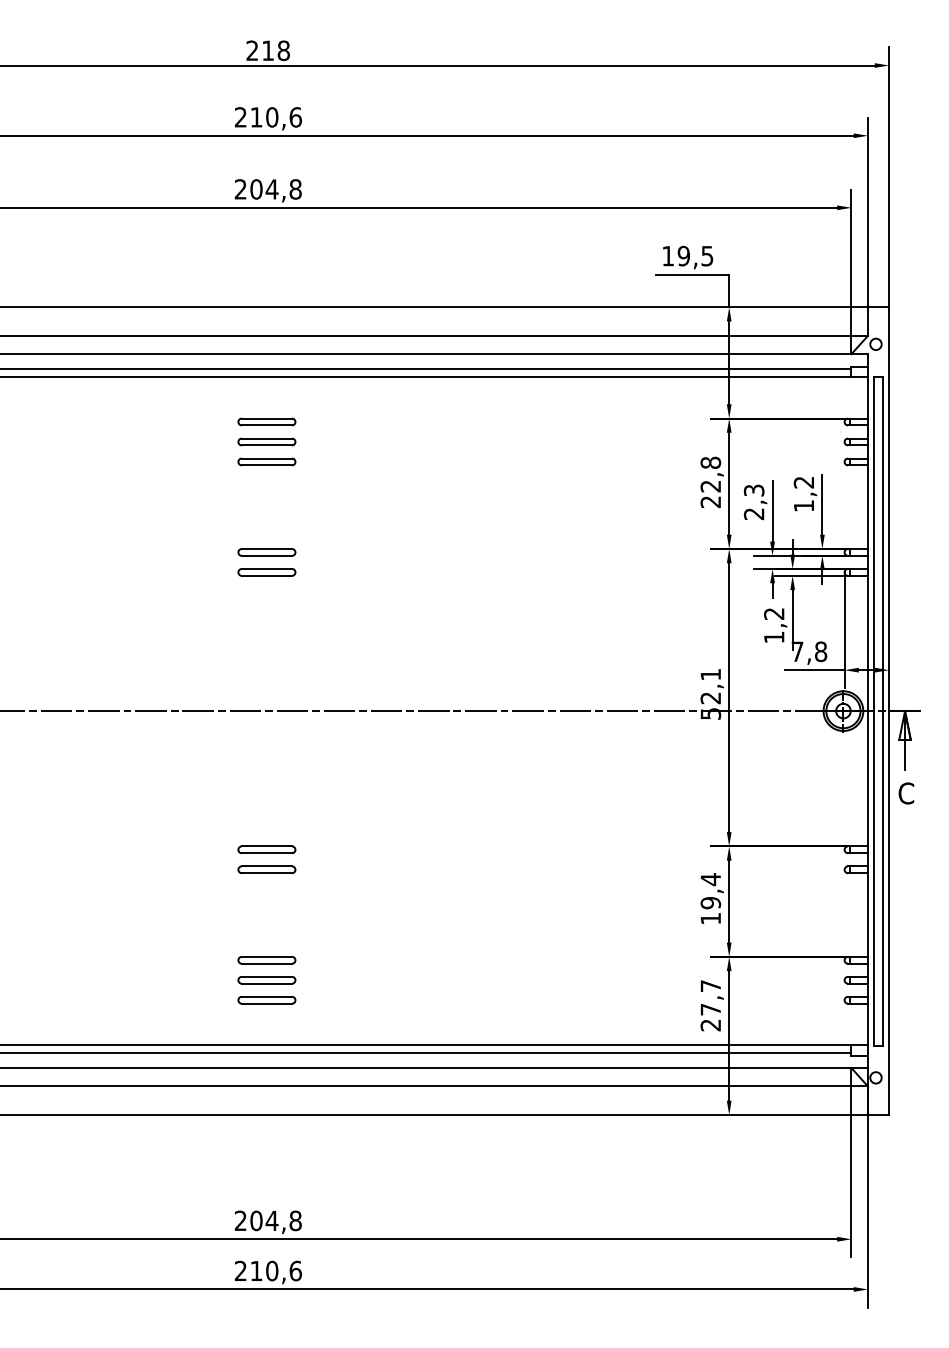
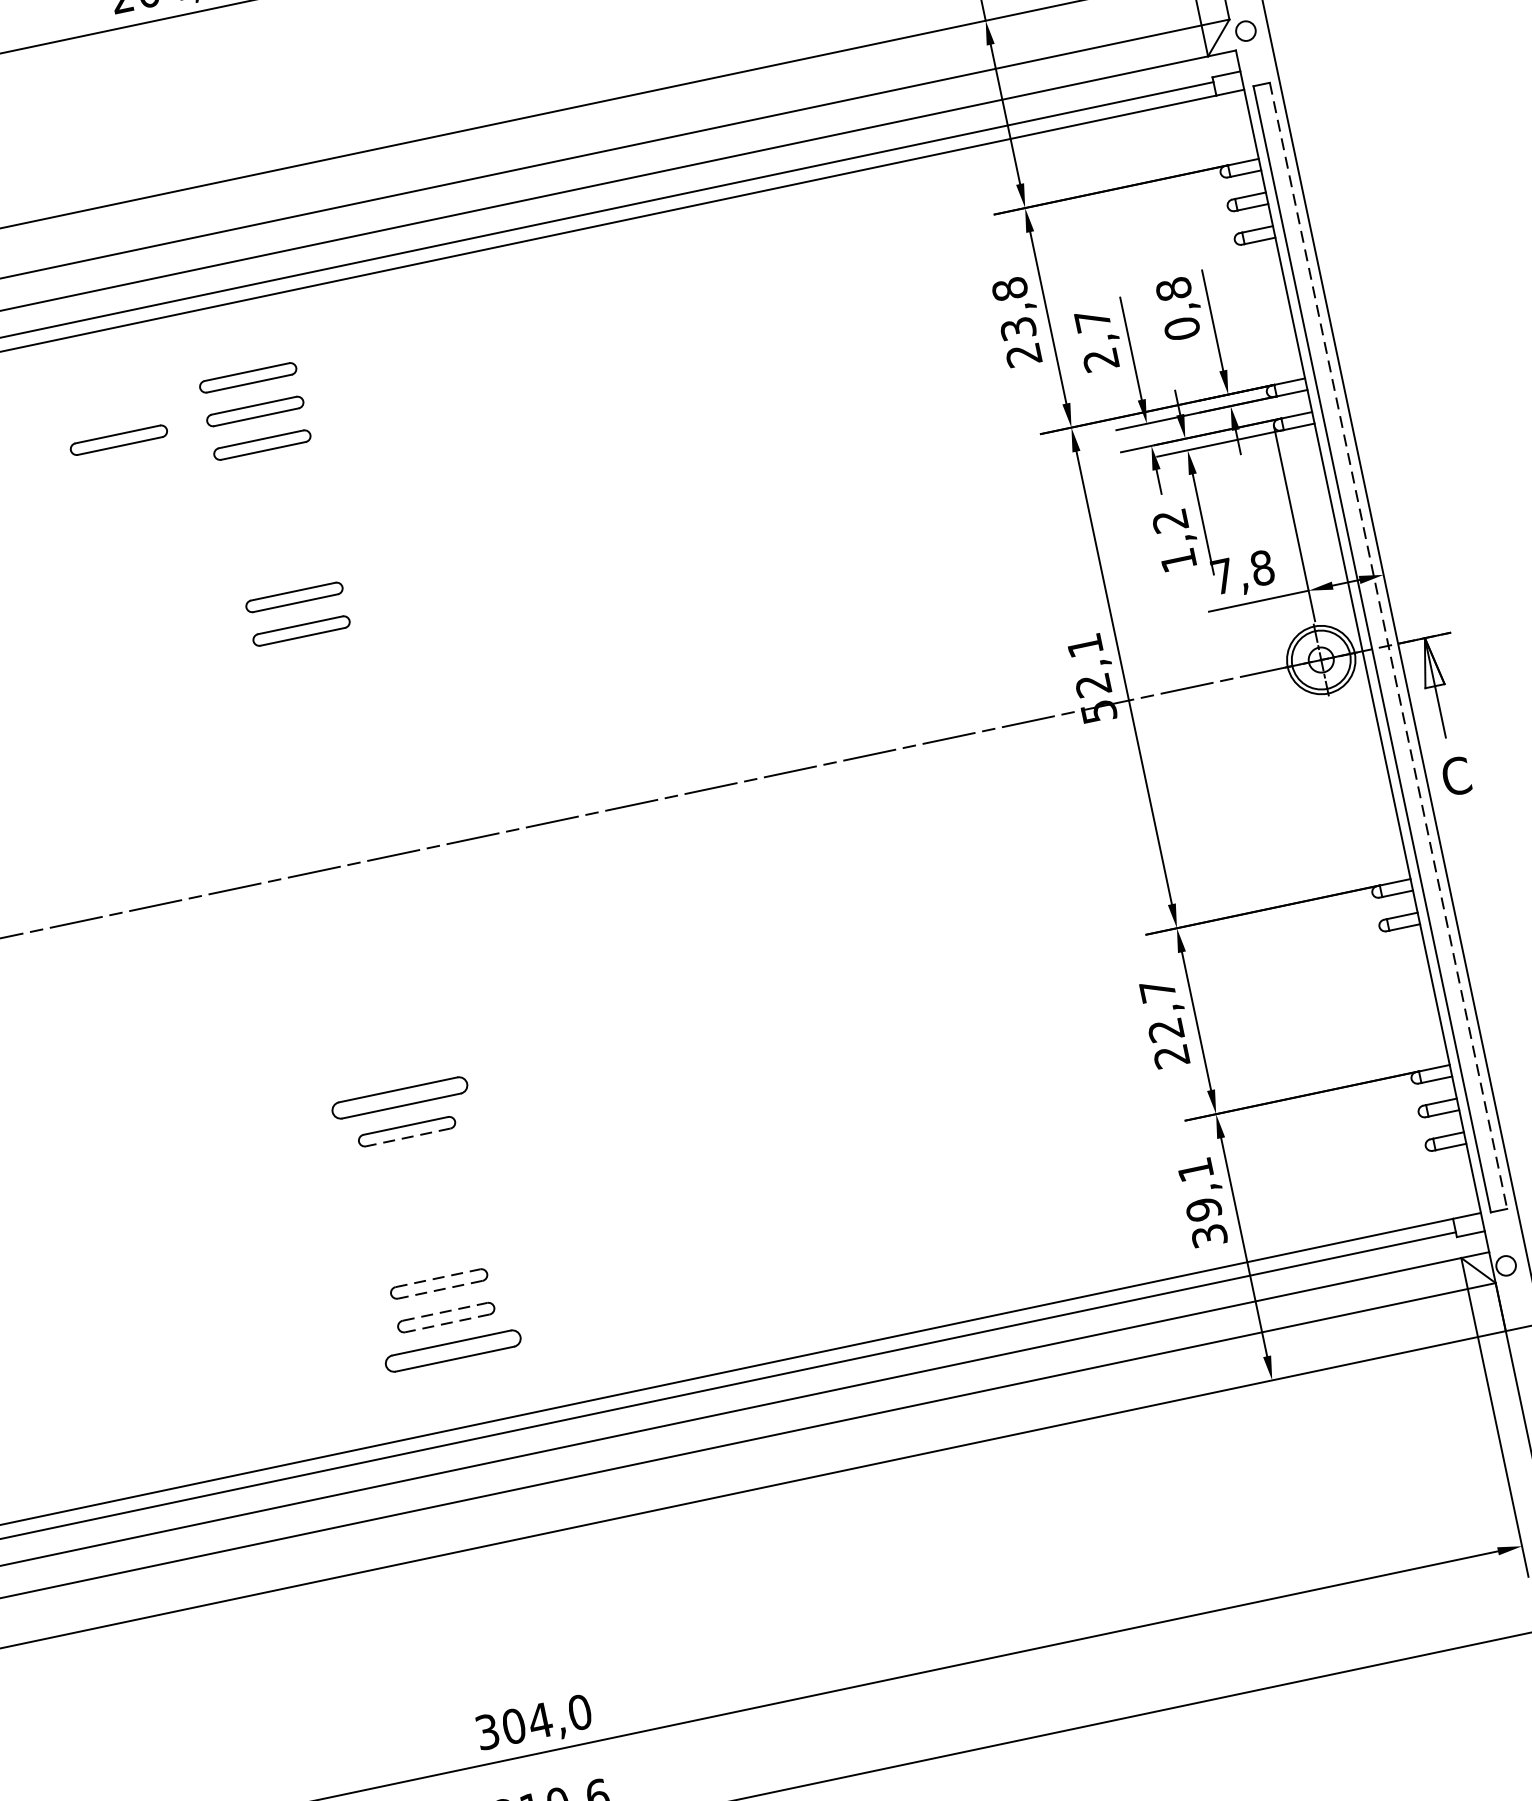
part: (185, 441) -> (118, 439), added
text: (711, 486) -> (1019, 328), 22,8 -> 23,8
text: (753, 490) -> (1091, 320), 2,3 -> 2,7
text: (803, 494) -> (1177, 309), 1,2 -> 0,8
line: (883, 711) -> (1388, 646), solid -> dashed
part: (266, 849) -> (399, 1097), size x1.4
line: (266, 873) -> (407, 1138), solid -> dashed
text: (710, 898) -> (1163, 1022), 19,4 -> 22,7
line: (267, 956) -> (438, 1277), solid -> dashed
line: (266, 963) -> (439, 1289), solid -> dashed
line: (267, 976) -> (445, 1311), solid -> dashed
line: (266, 983) -> (446, 1323), solid -> dashed
part: (266, 1000) -> (452, 1351), size x1.4
text: (710, 1005) -> (1201, 1202), 27,7 -> 39,1
text: (267, 1221) -> (532, 1723), 204,8 -> 304,0

